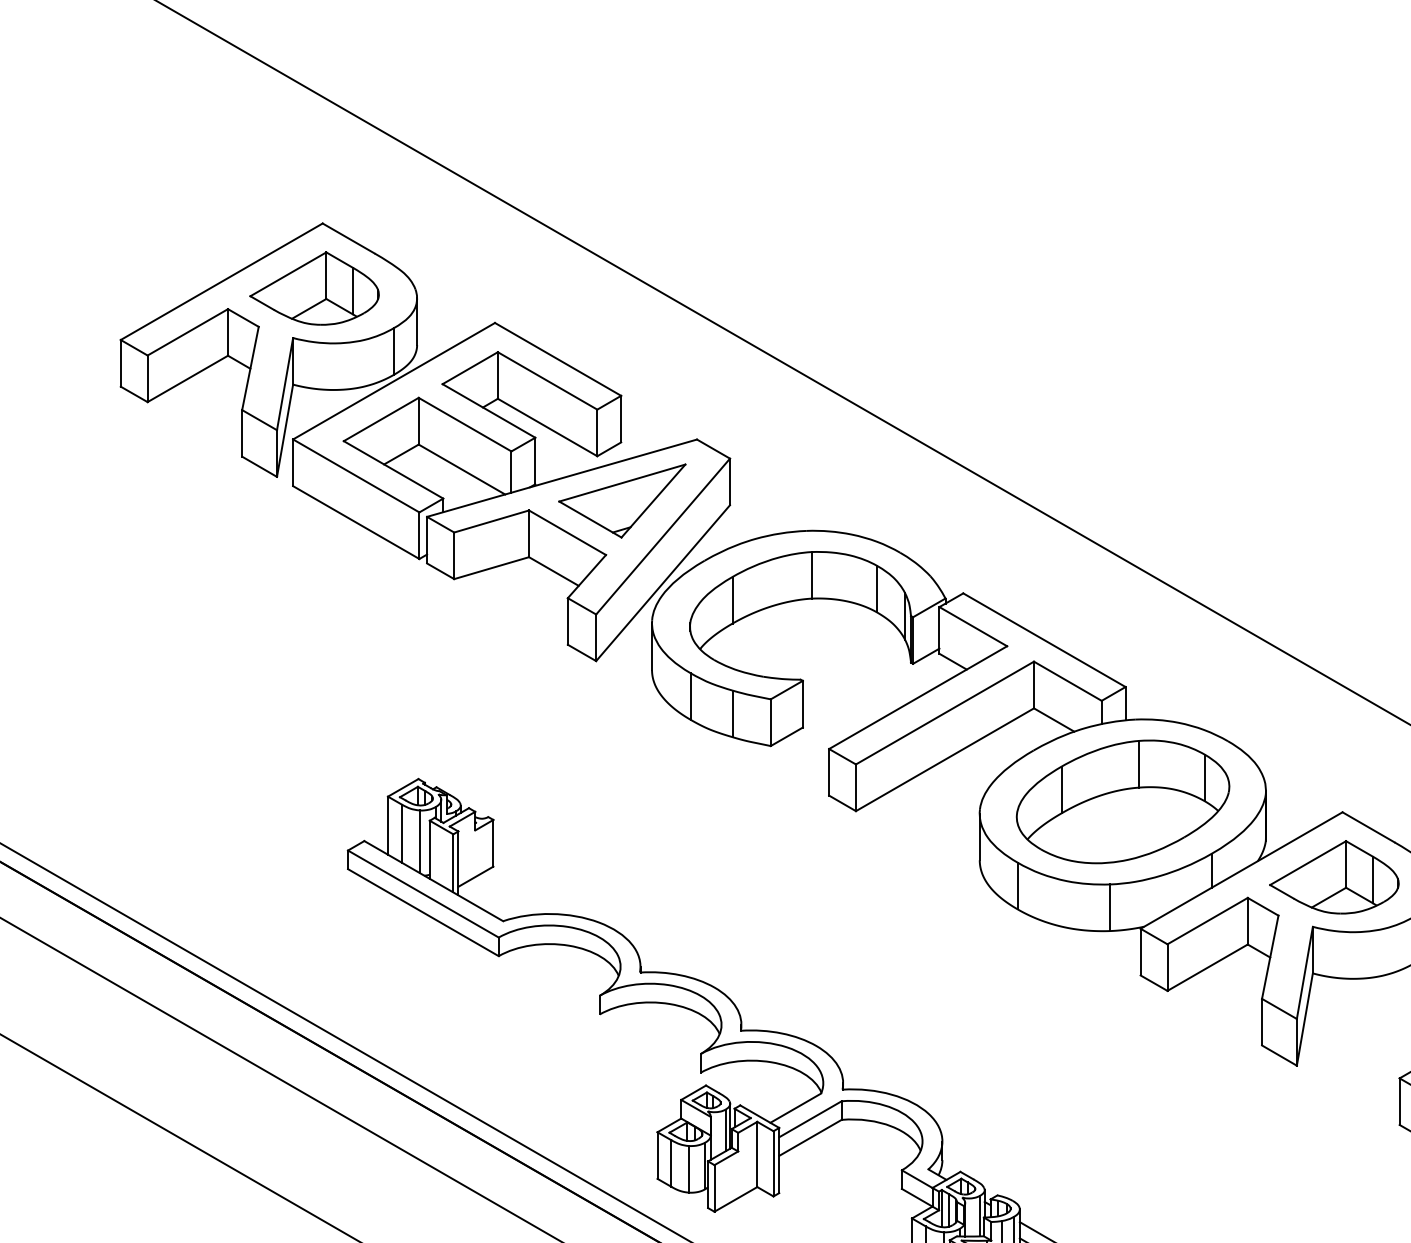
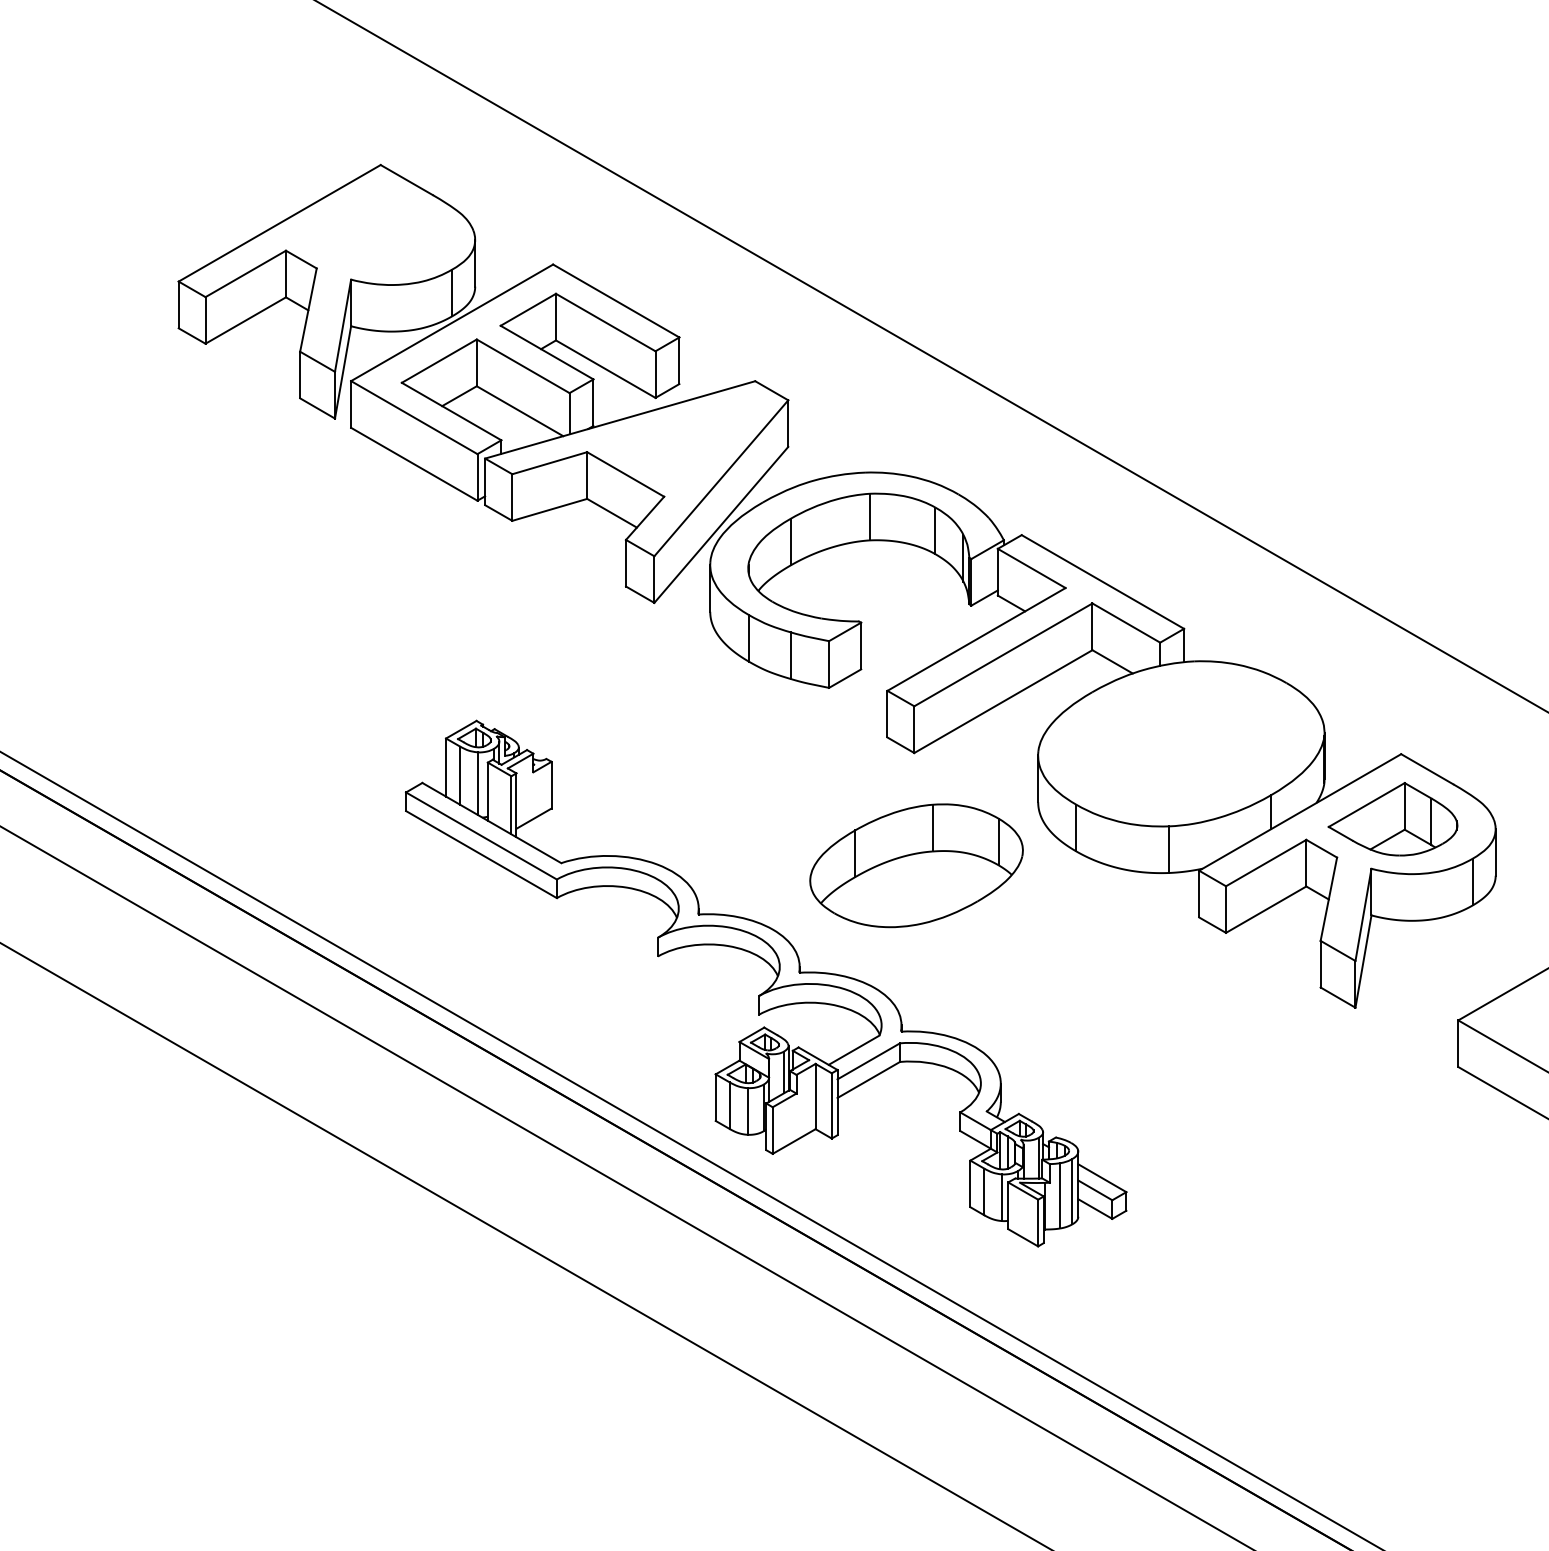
part: (314, 287) -> (372, 229), removed
part: (622, 500) -> (680, 442), removed
part: (1122, 801) -> (916, 865), moved

